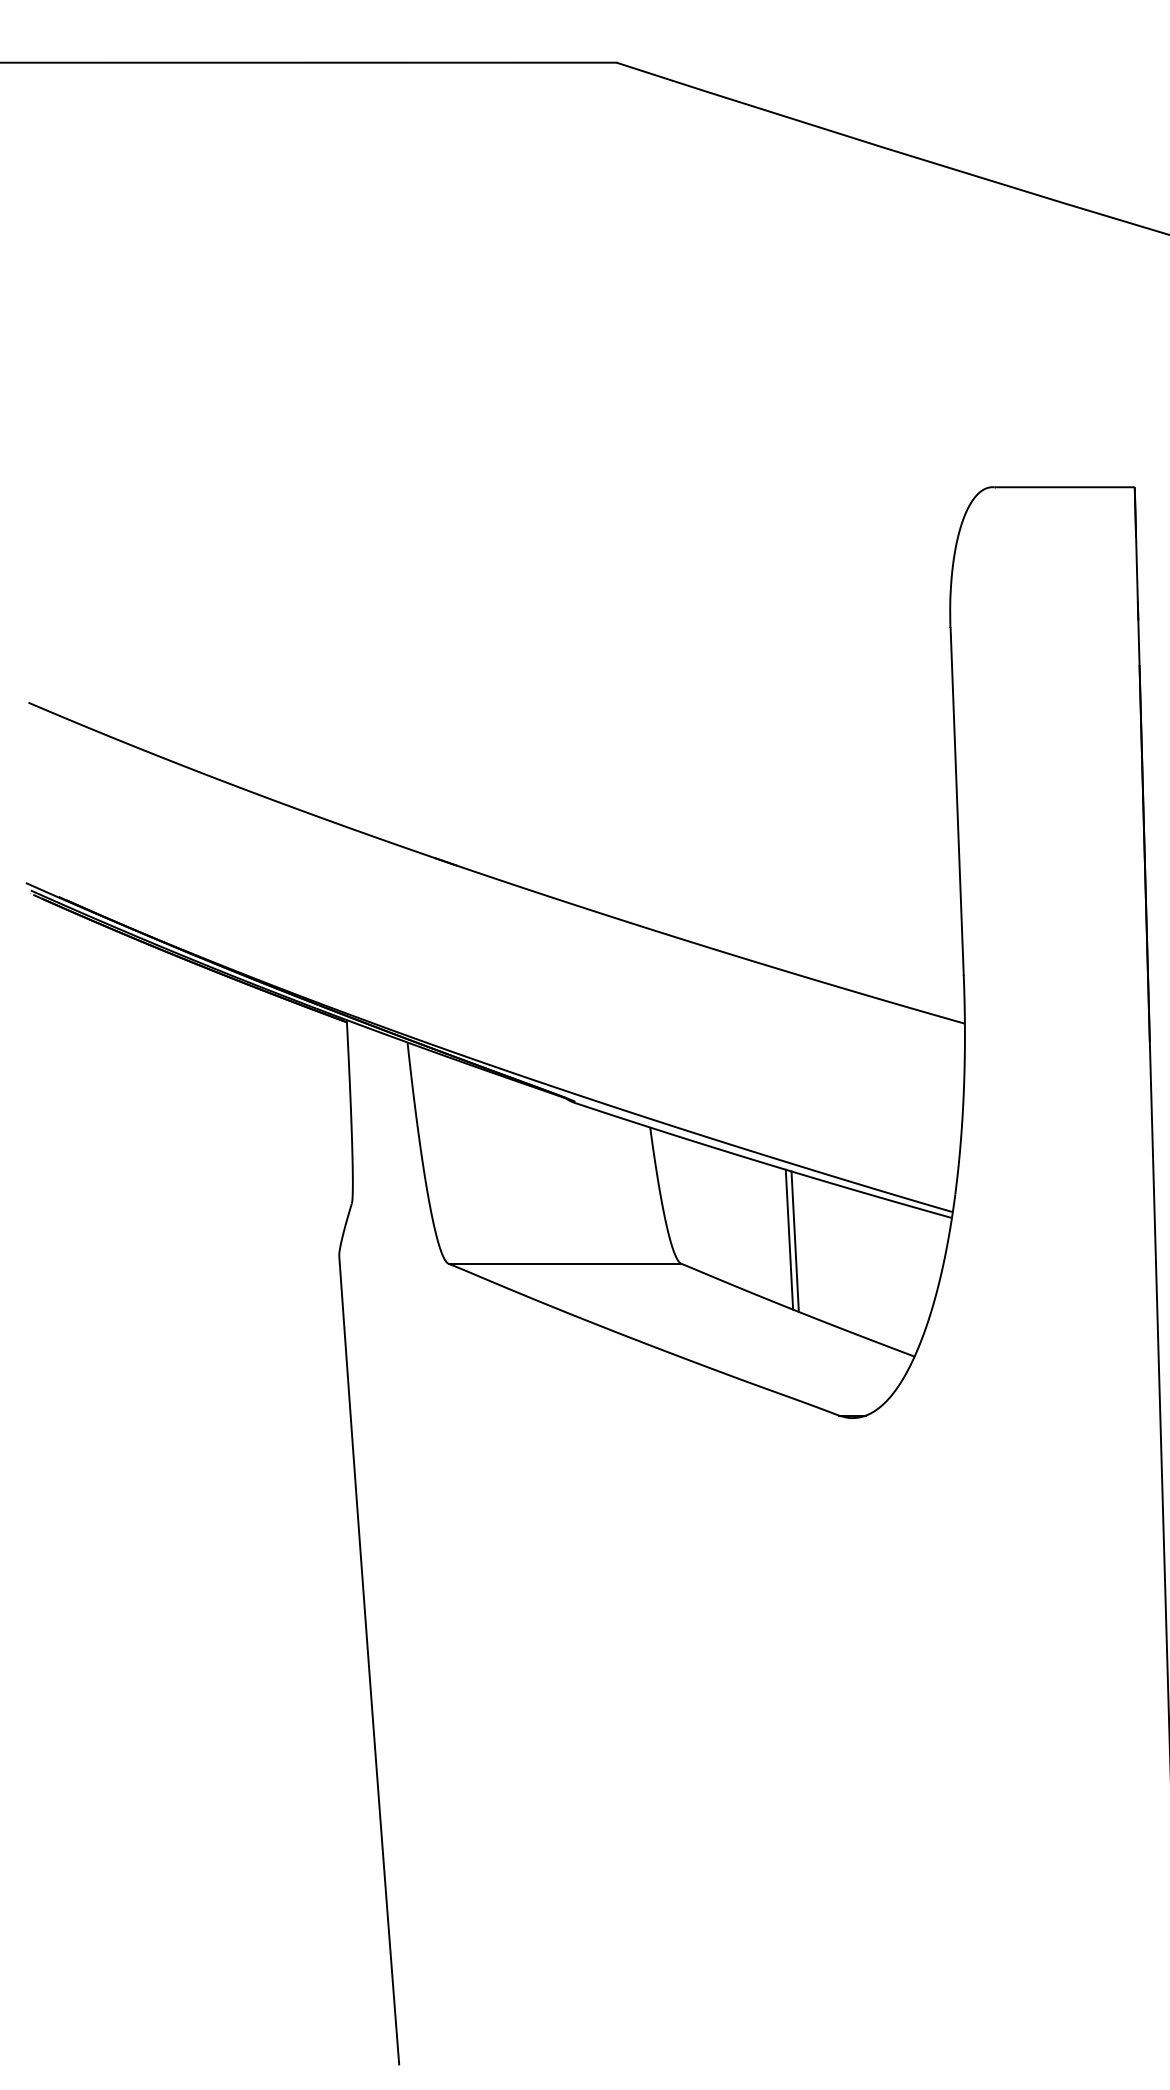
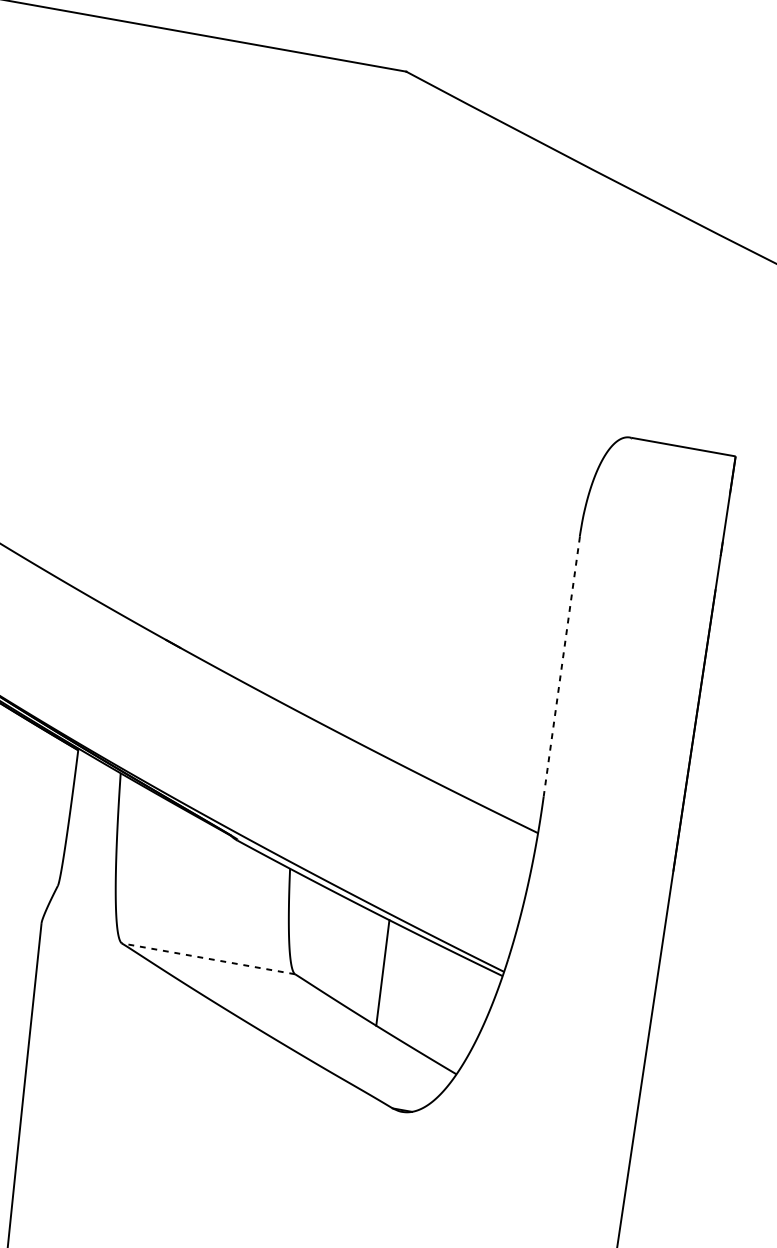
line: (957, 801) -> (562, 666), solid -> dashed
line: (789, 1239) -> (378, 970), removed
line: (564, 1263) -> (208, 958), solid -> dashed

